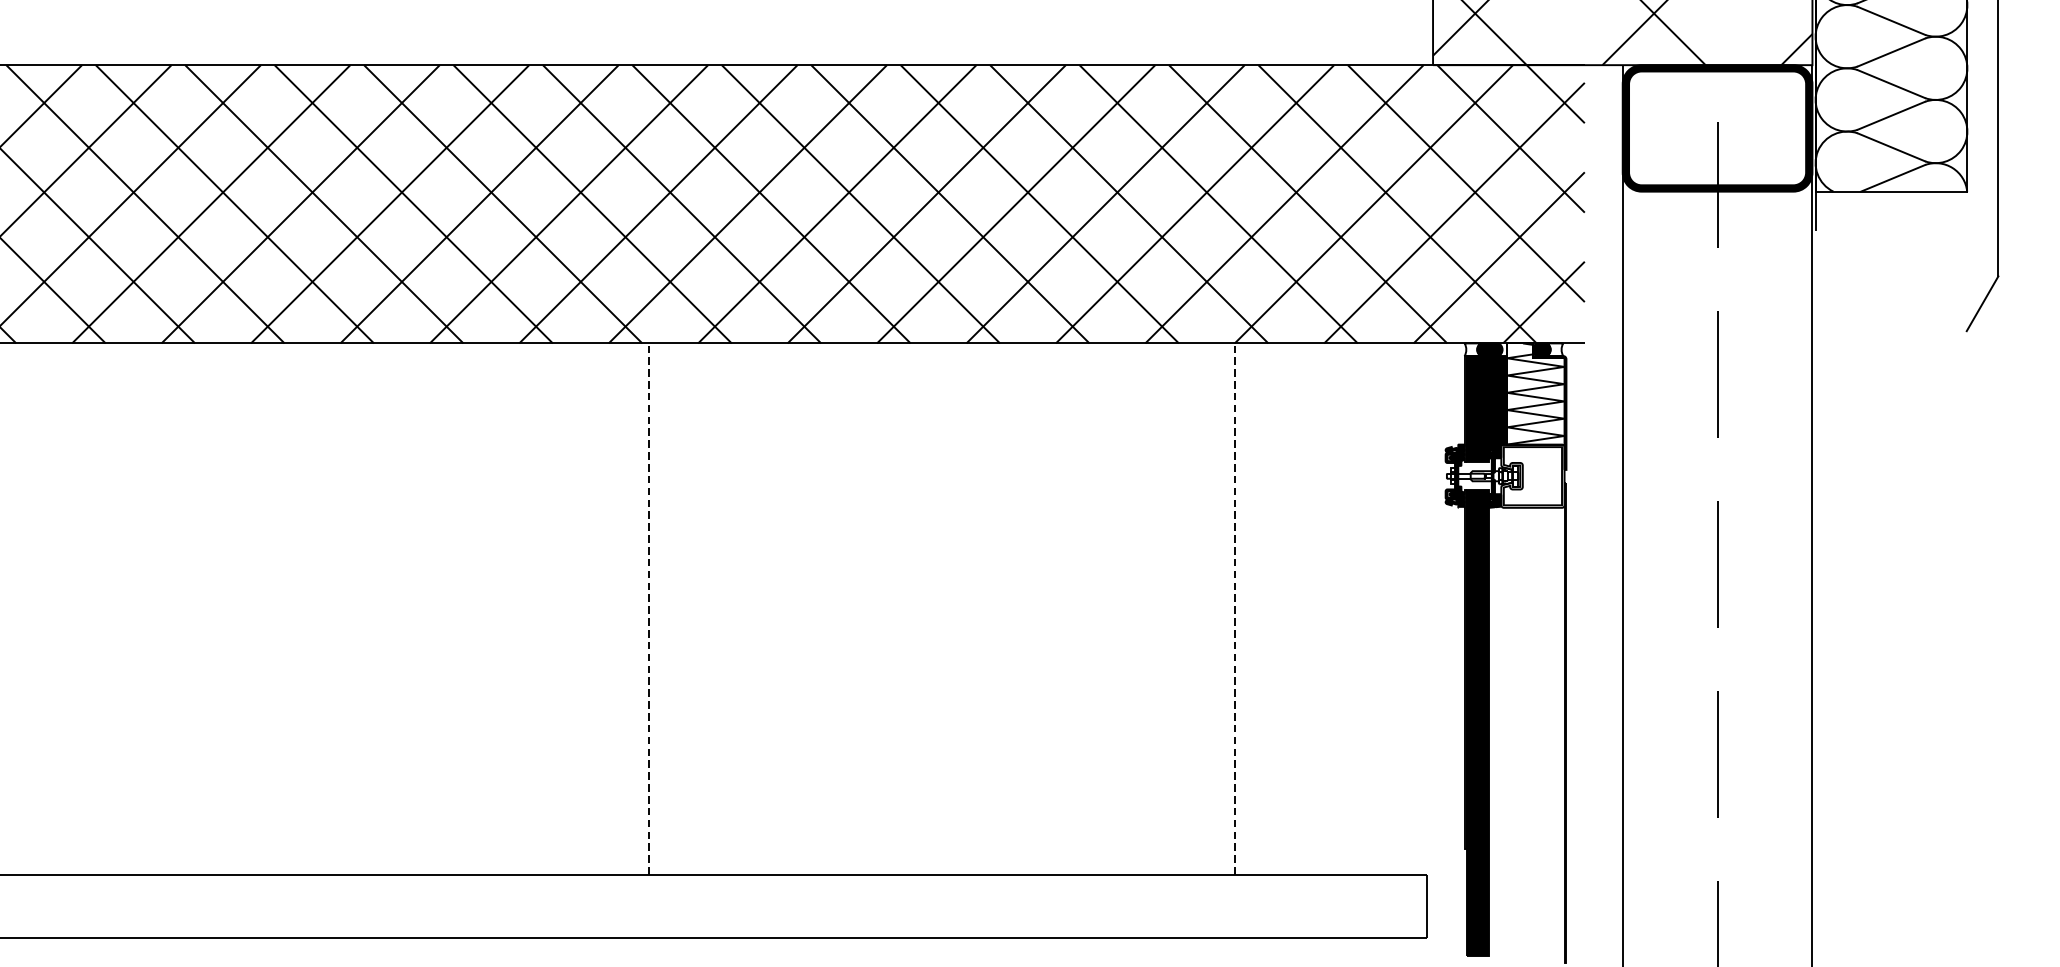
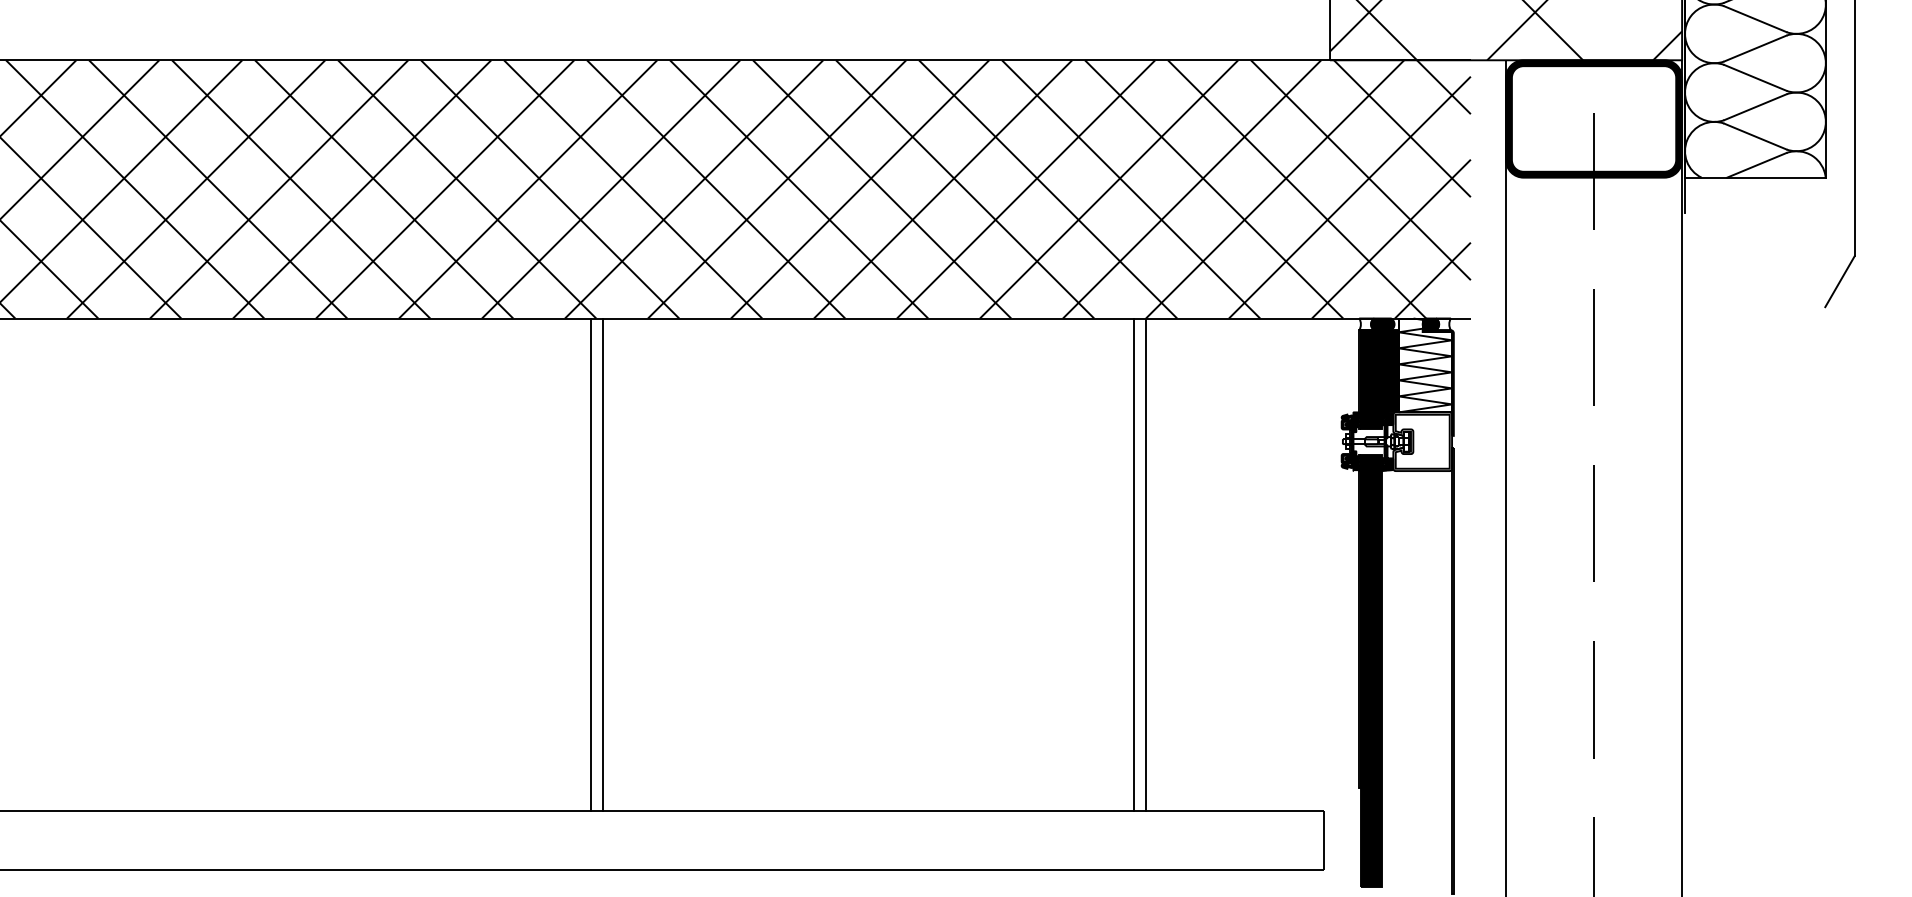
line: (636, 608) -> (590, 564), added
line: (649, 608) -> (602, 564), dashed -> solid
line: (1222, 608) -> (1134, 564), added
line: (1235, 608) -> (1146, 564), dashed -> solid

